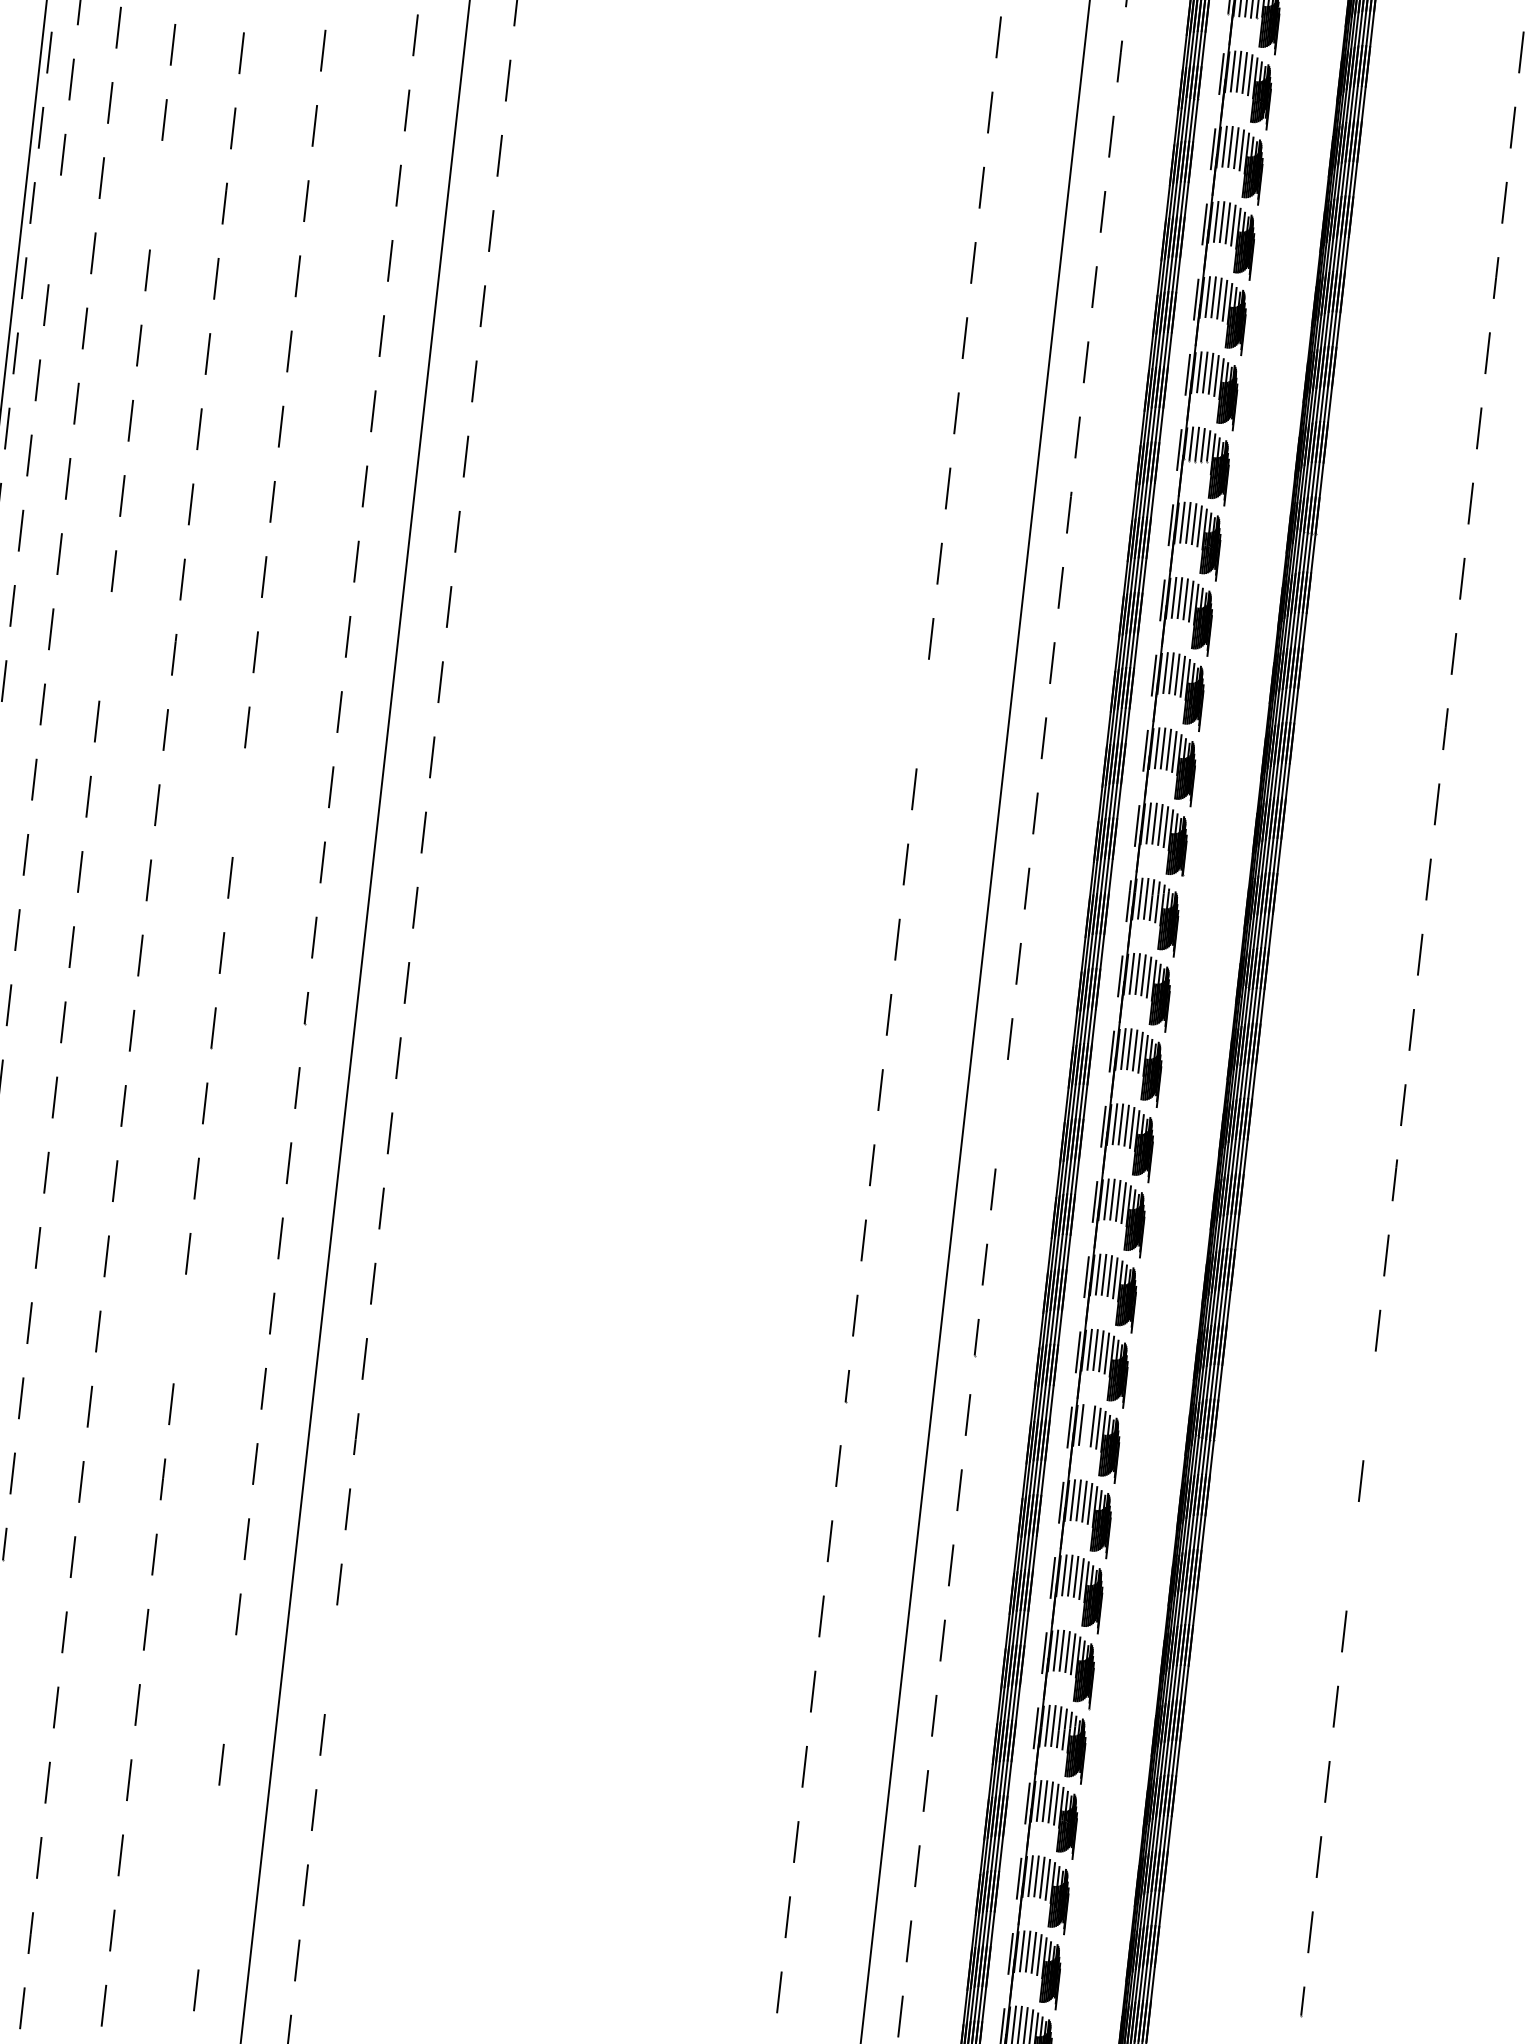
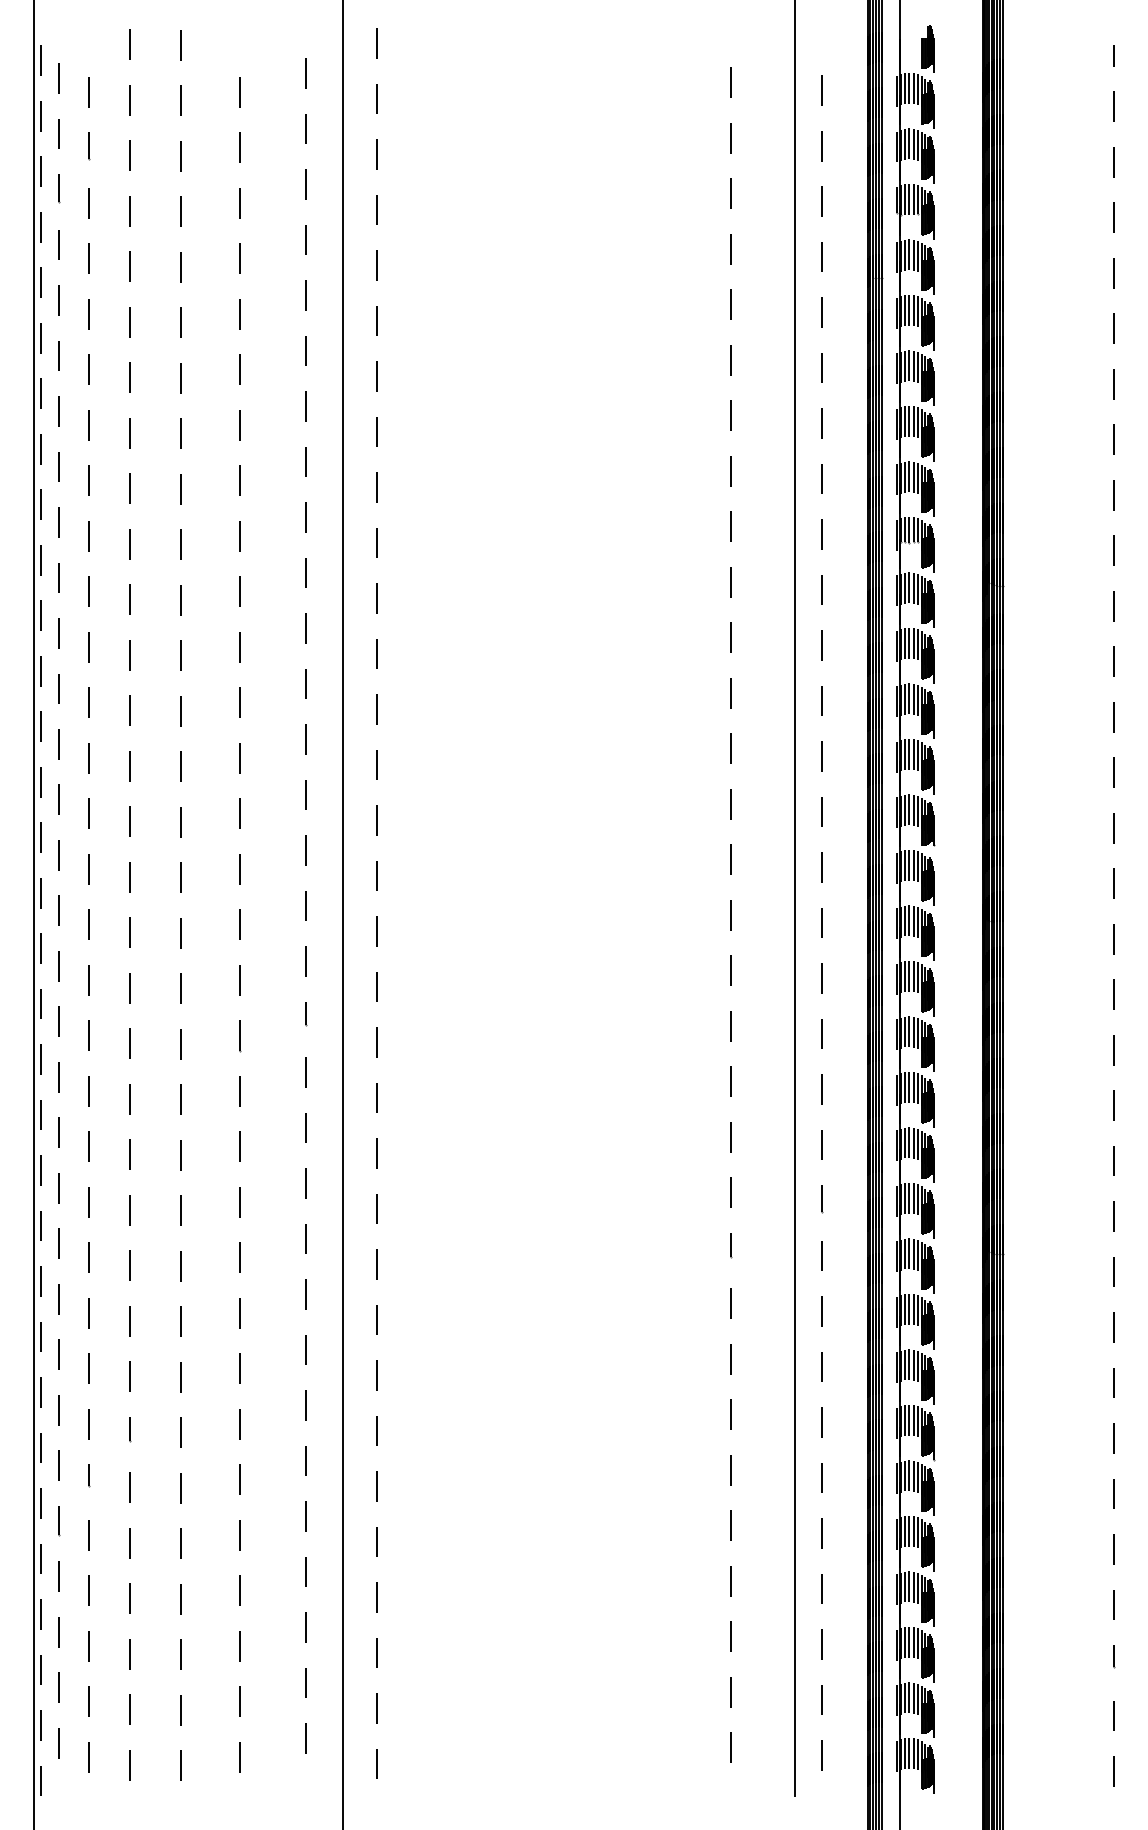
line: (155, 195) -> (129, 433), added
line: (55, 229) -> (59, 466), added
line: (106, 645) -> (130, 765), added
line: (923, 713) -> (731, 748), added
line: (239, 801) -> (240, 868), added
line: (1001, 1113) -> (821, 1033), added
line: (180, 1328) -> (240, 1257), added
line: (1369, 1405) -> (1113, 1216), added
line: (1087, 1424) -> (909, 1253), added
line: (1352, 1556) -> (1113, 1327), added
line: (331, 1659) -> (377, 1486), added
line: (230, 1689) -> (306, 1516), added
line: (213, 1840) -> (306, 1627), added
line: (205, 1914) -> (306, 1682), added

